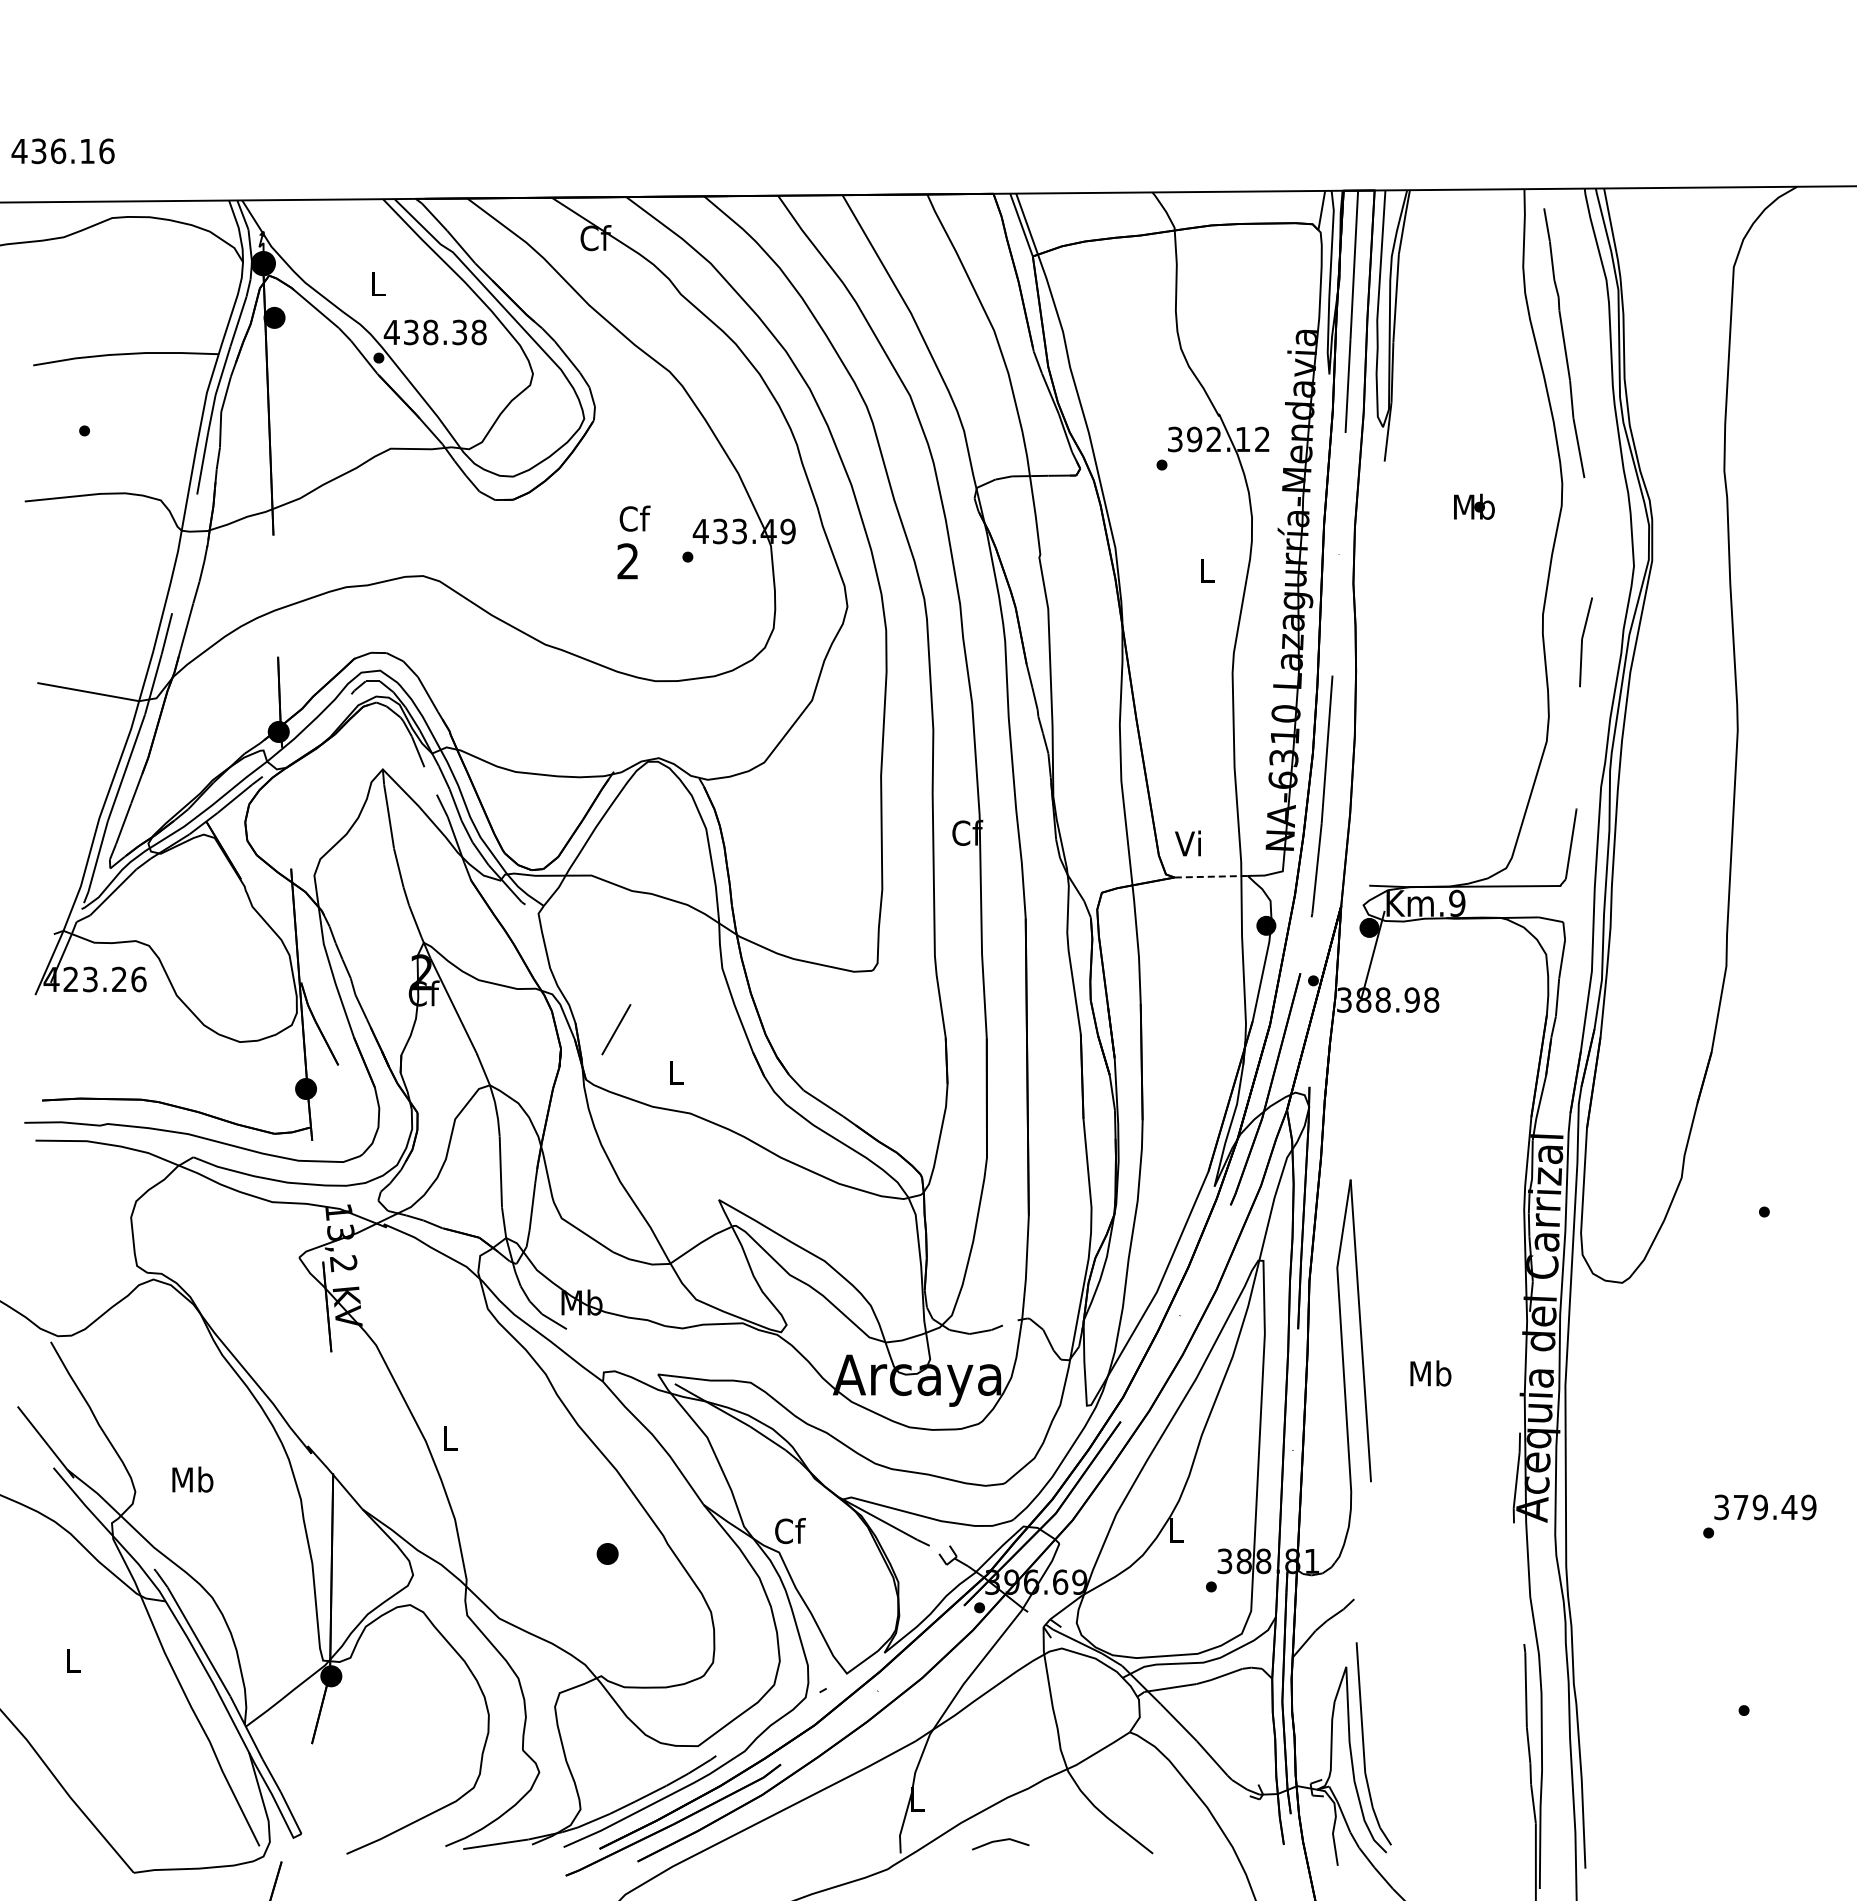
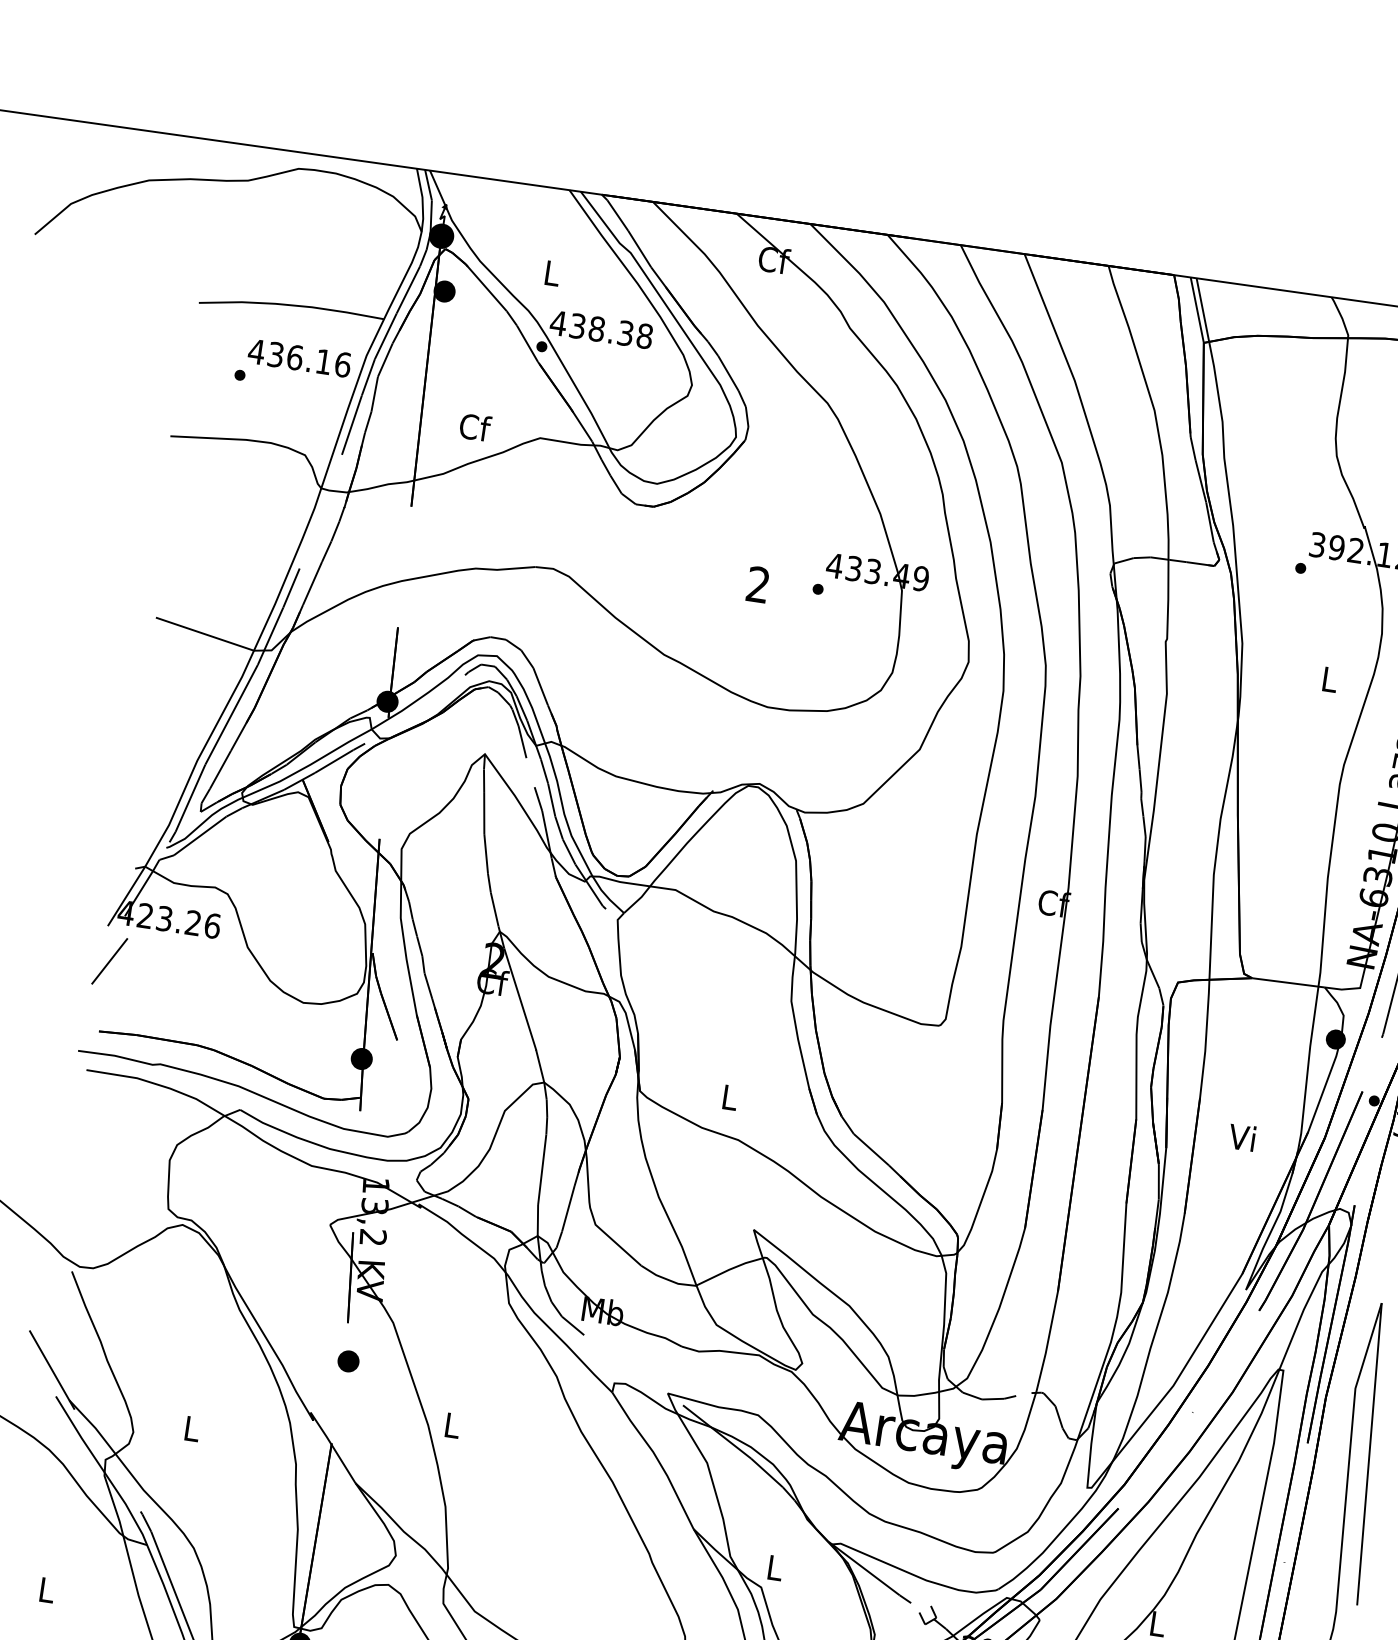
text: (62, 151) -> (299, 358), moved
text: (634, 518) -> (474, 427), moved
text: (1187, 843) -> (1241, 1137), moved
line: (1211, 876) -> (1288, 982), dashed -> solid
line: (616, 1029) -> (109, 961), moved
text: (192, 1479) -> (191, 1428), Mb -> L
text: (790, 1531) -> (775, 1568), Cf -> L
part: (607, 1553) -> (348, 1360), moved

